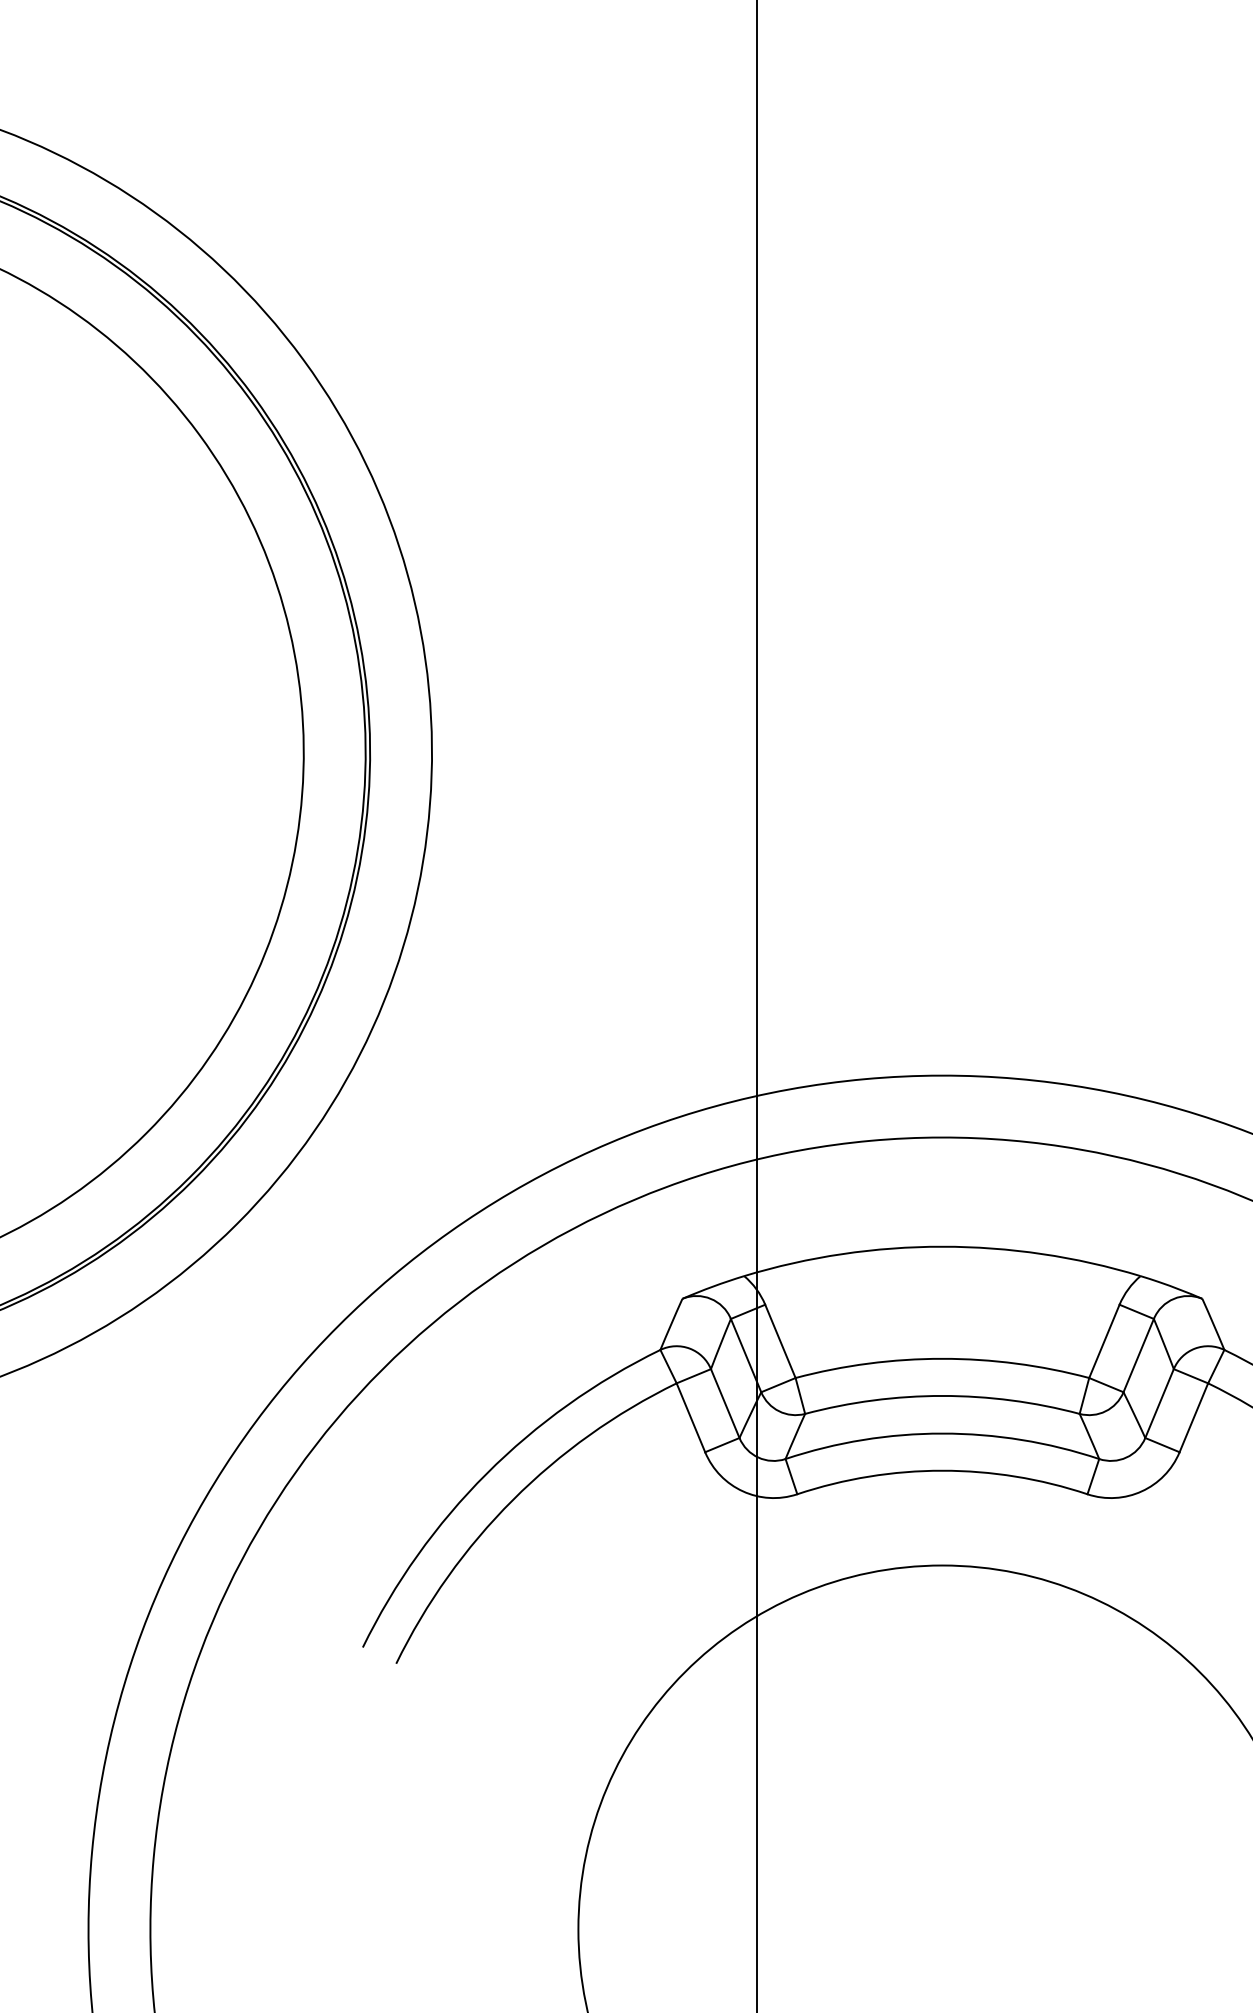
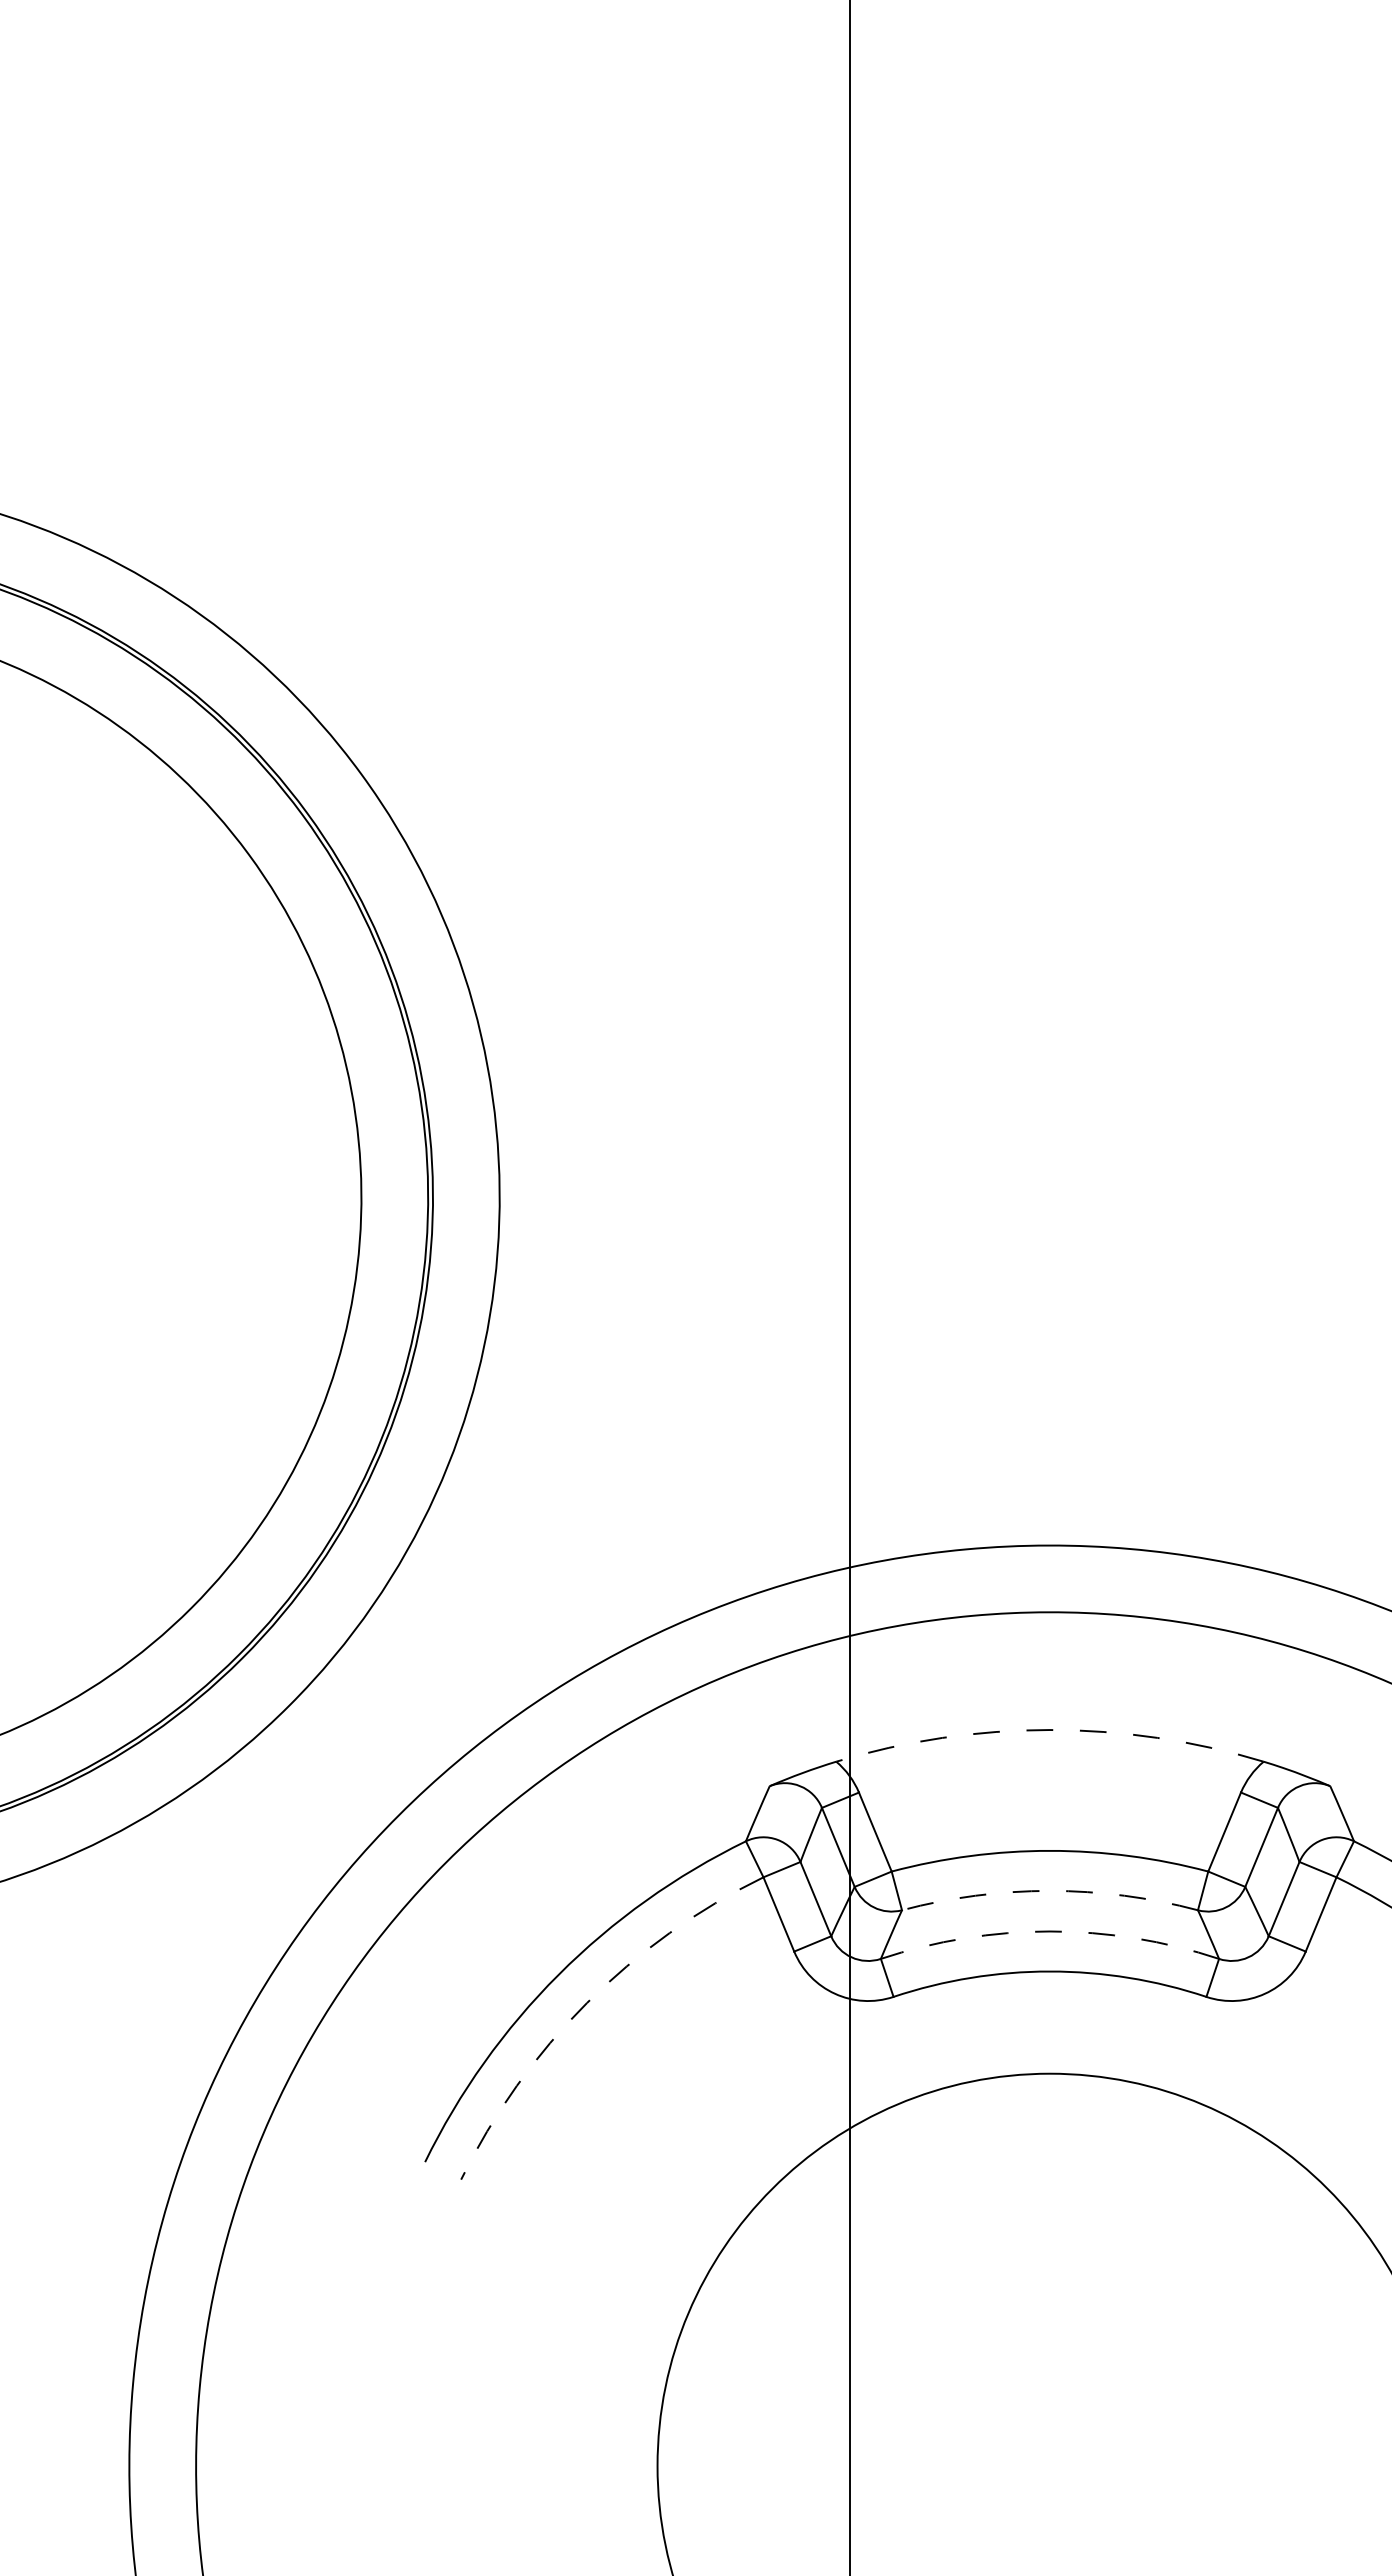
arc: (941, 1247) -> (1049, 1730), solid -> dashed
arc: (941, 1395) -> (1049, 1890), solid -> dashed
arc: (941, 1433) -> (1049, 1931), solid -> dashed
arc: (512, 1500) -> (586, 2003), solid -> dashed

